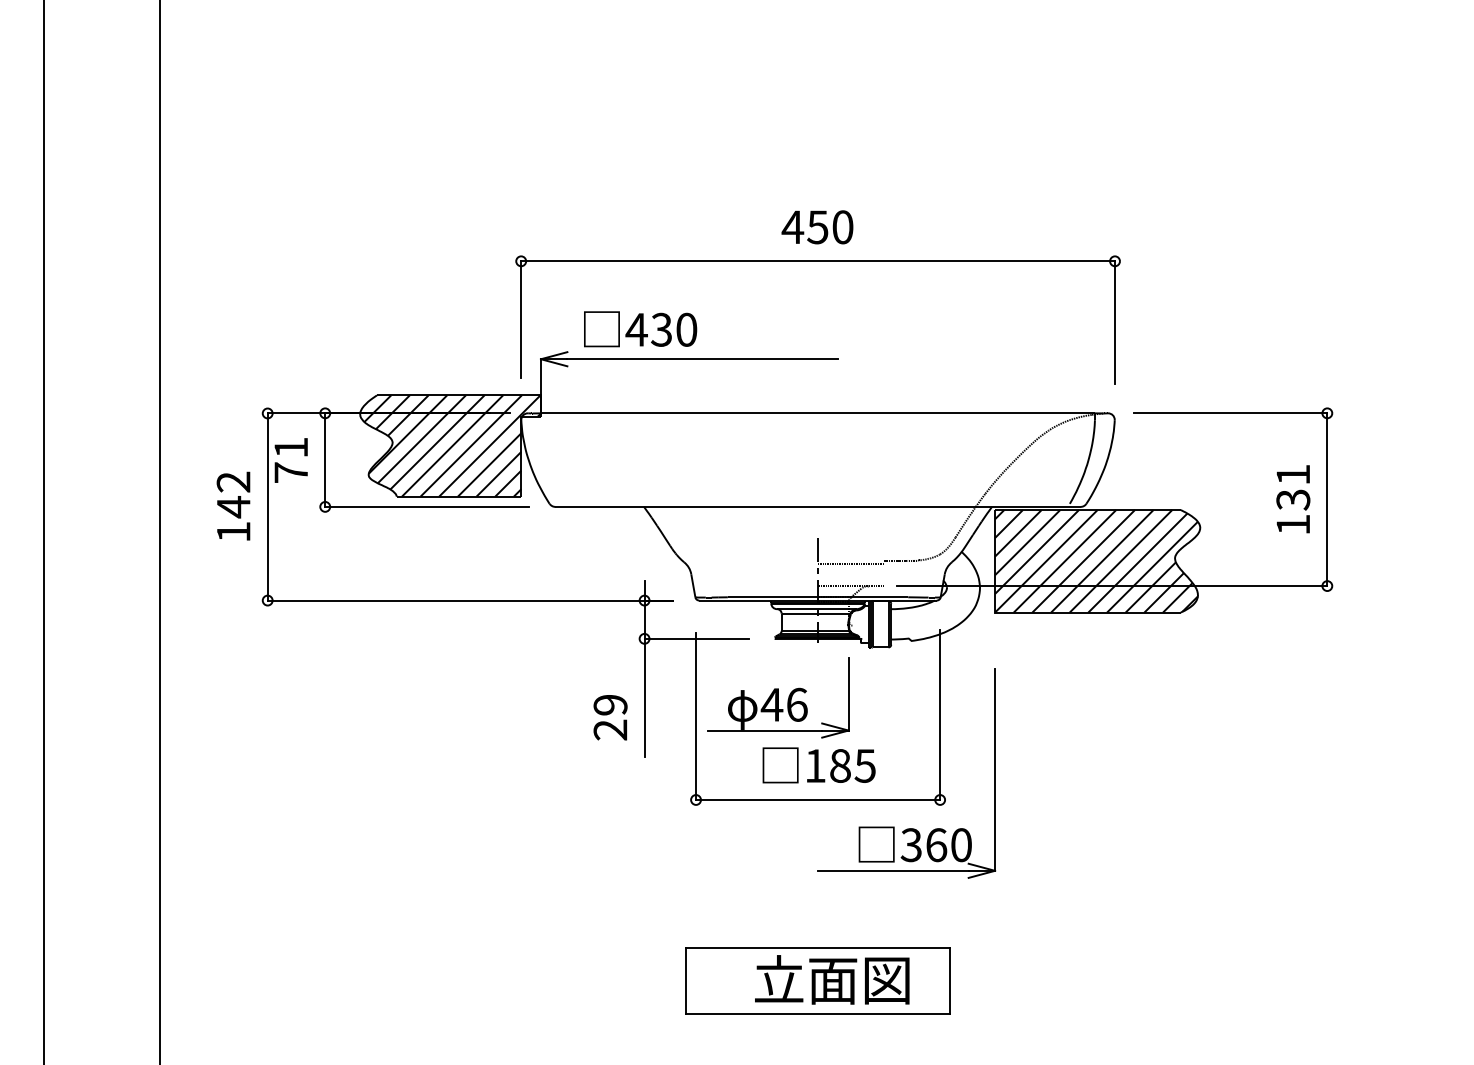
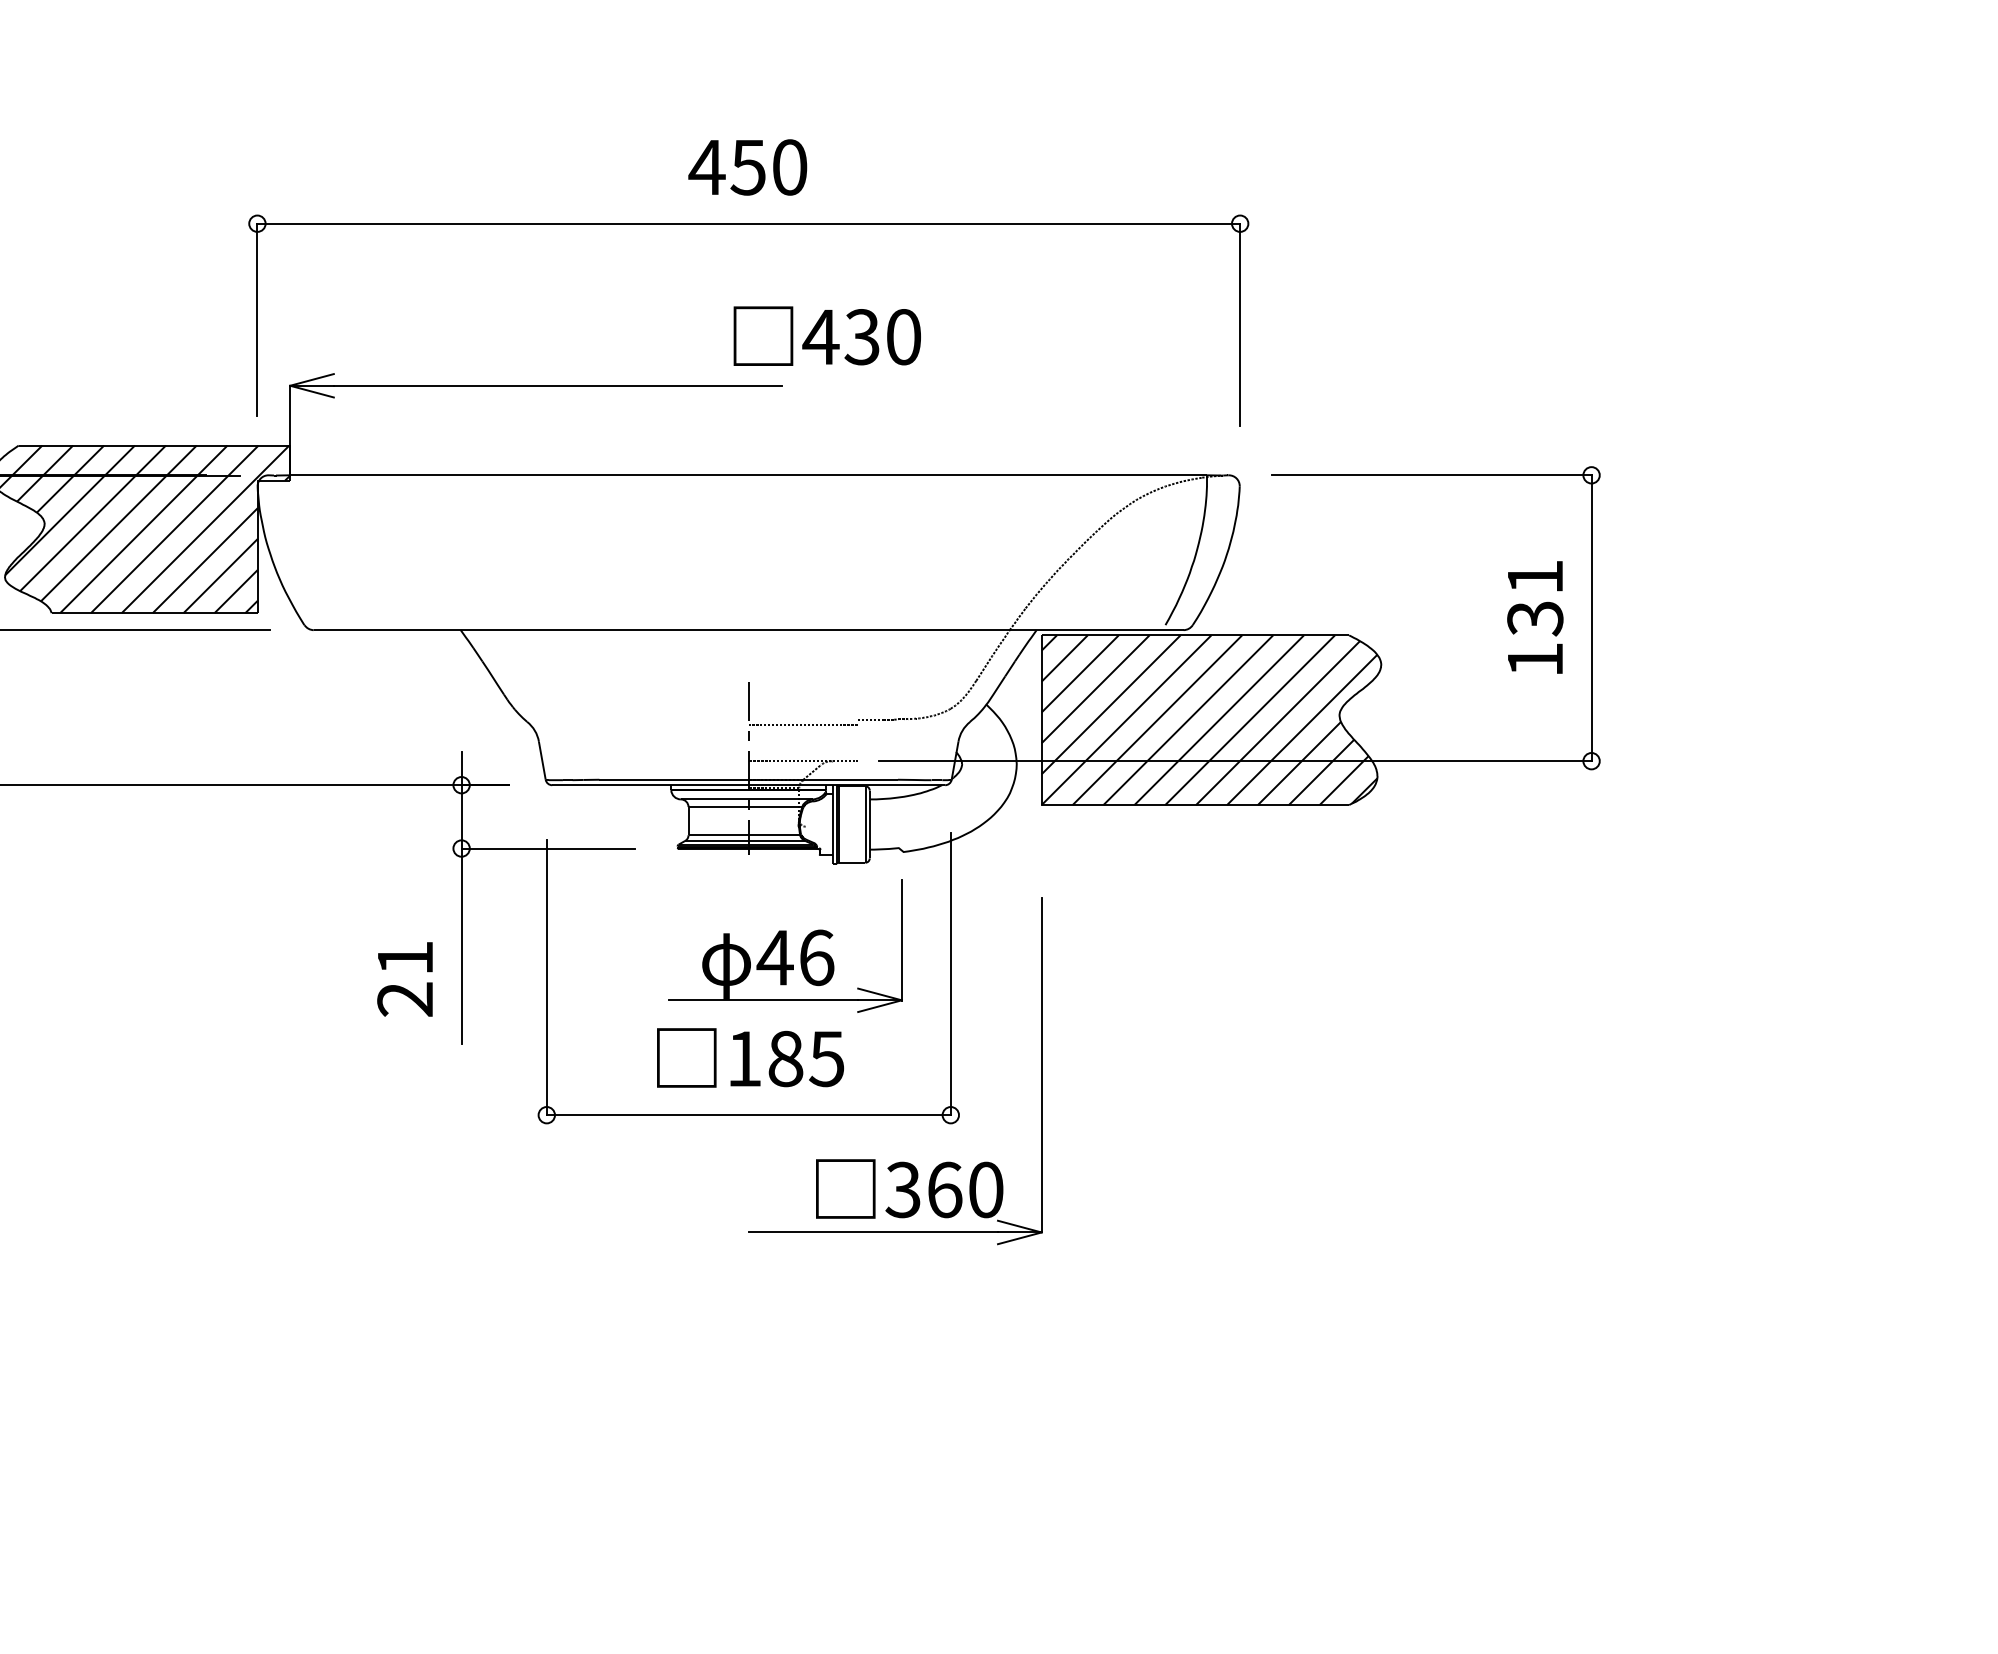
text: (640, 329) -> (827, 336), moved
part: (778, 697) -> (785, 945), moved
text: (610, 705) -> (405, 958), 29 -> 21
part: (817, 980) -> (747, 1413), removed

